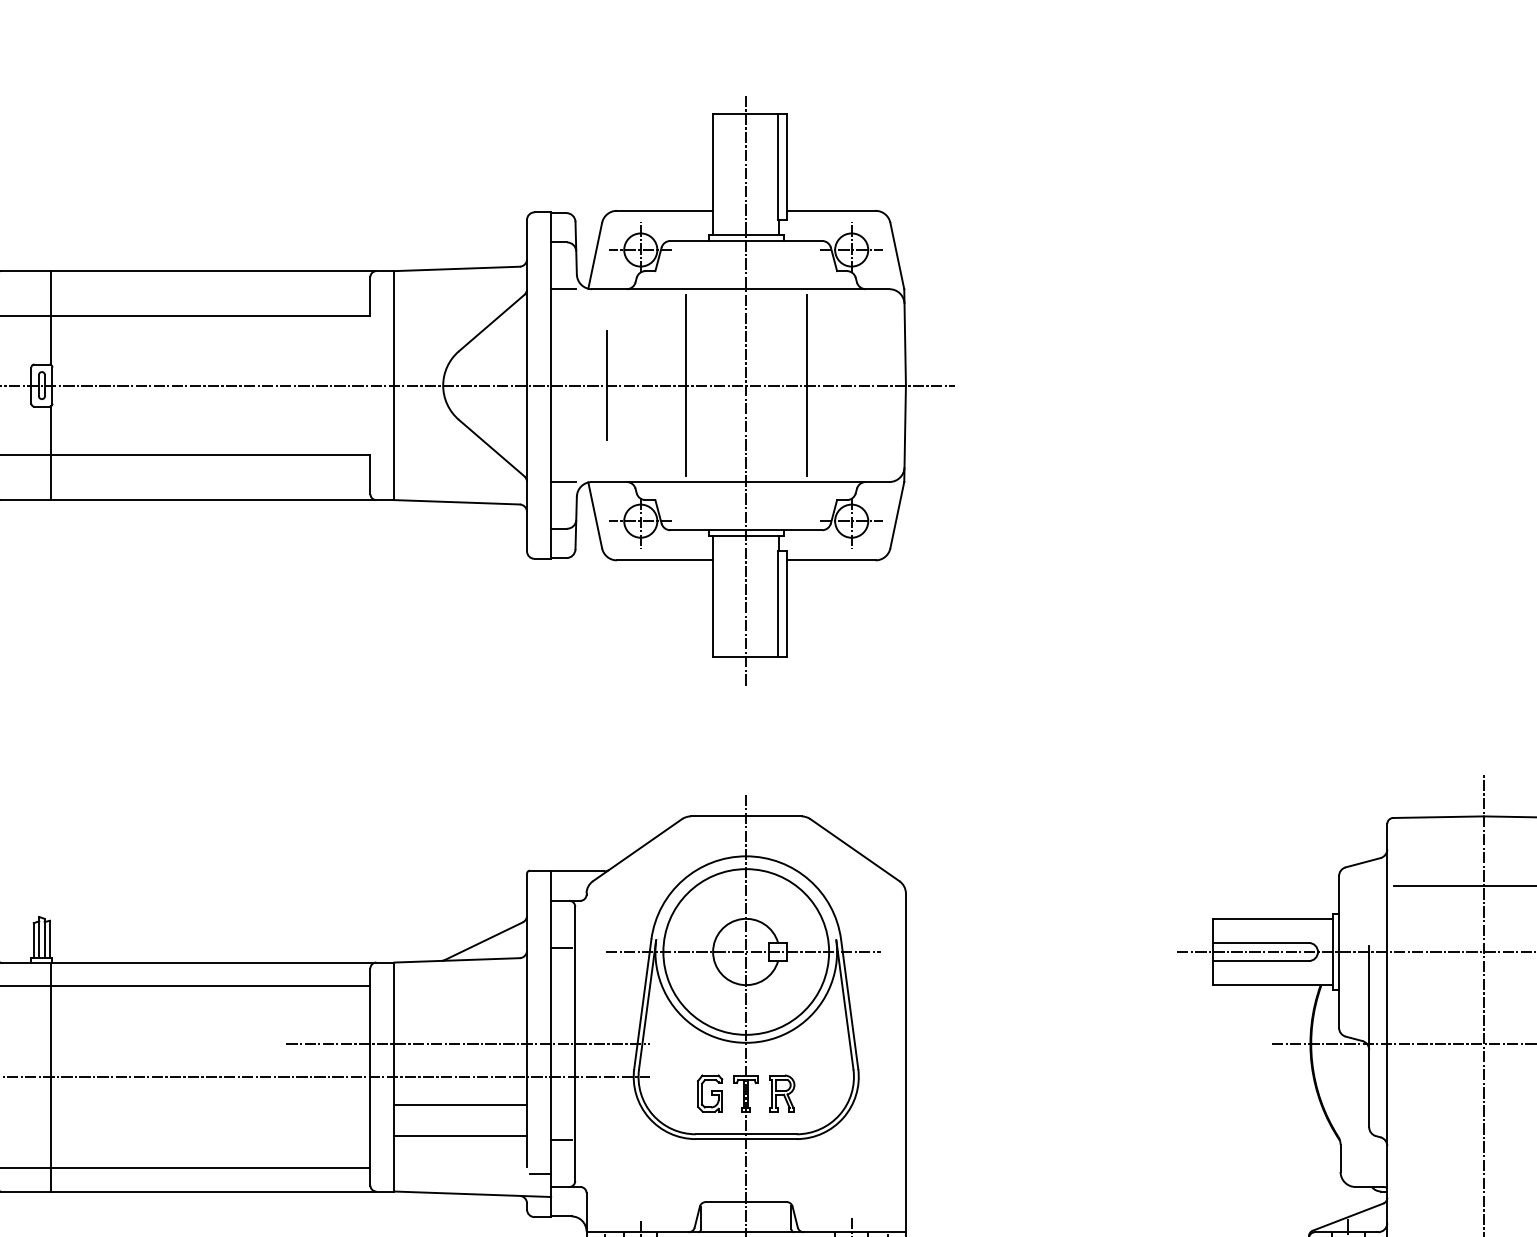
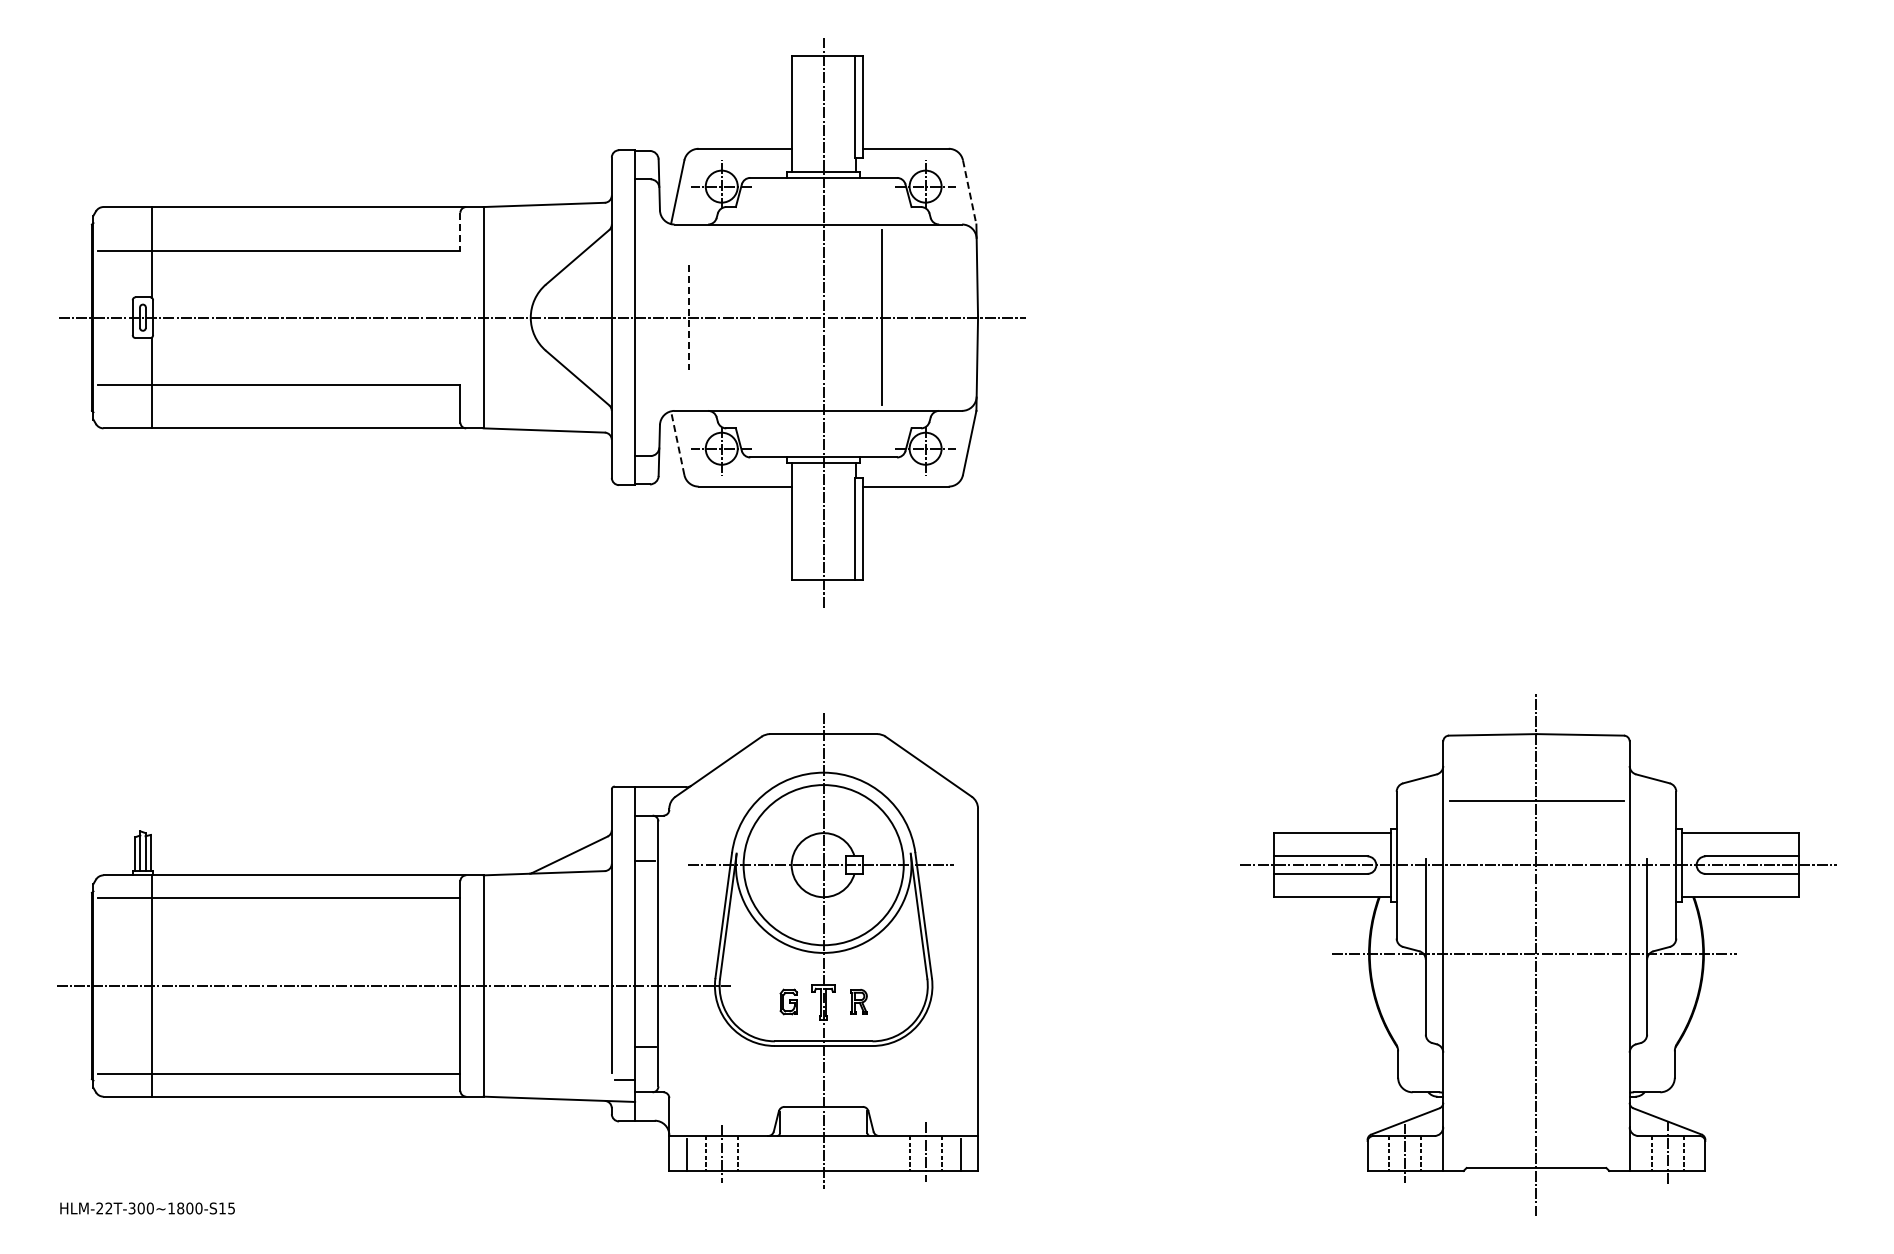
line: (897, 256) -> (969, 192), solid -> dashed
line: (563, 289) -> (647, 224), removed
line: (370, 296) -> (460, 231), solid -> dashed
line: (686, 385) -> (765, 317), removed
line: (607, 386) -> (689, 318), solid -> dashed
line: (563, 481) -> (647, 410), removed
line: (594, 515) -> (677, 443), solid -> dashed
line: (467, 1043) -> (554, 953), removed
part: (709, 1093) -> (788, 1001), size x0.7
part: (782, 1093) -> (858, 1001), size x0.7
line: (460, 1105) -> (547, 1013), removed
line: (460, 1136) -> (547, 1043), removed

